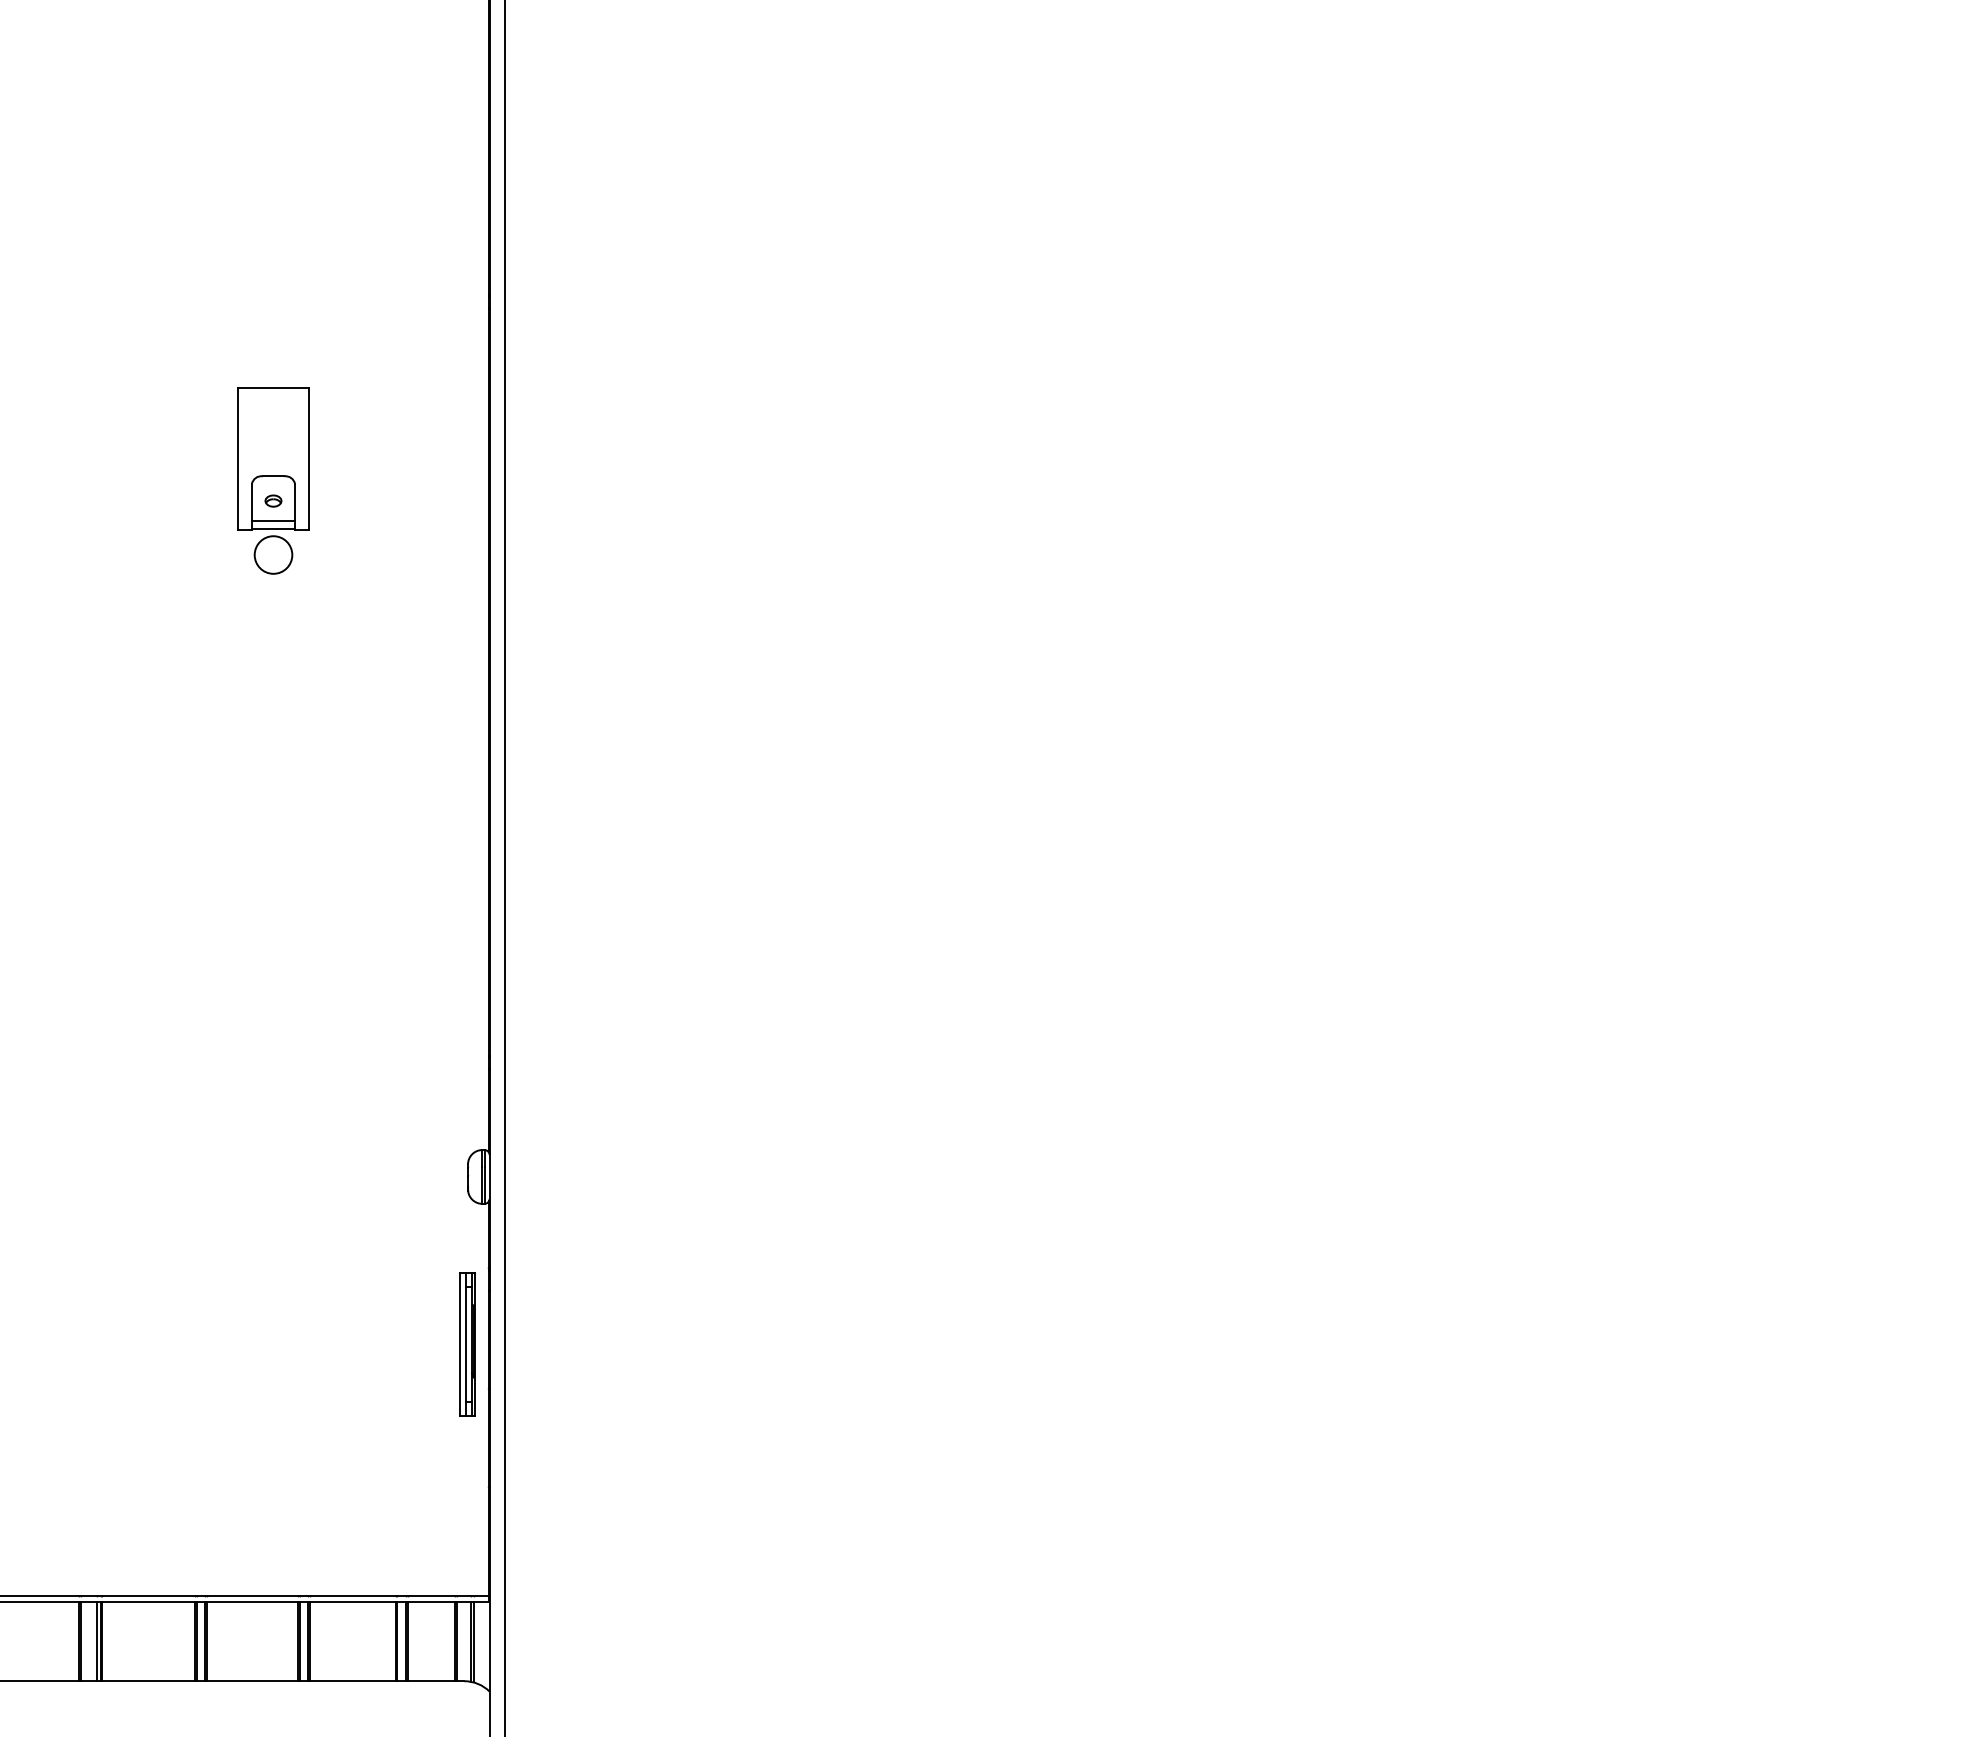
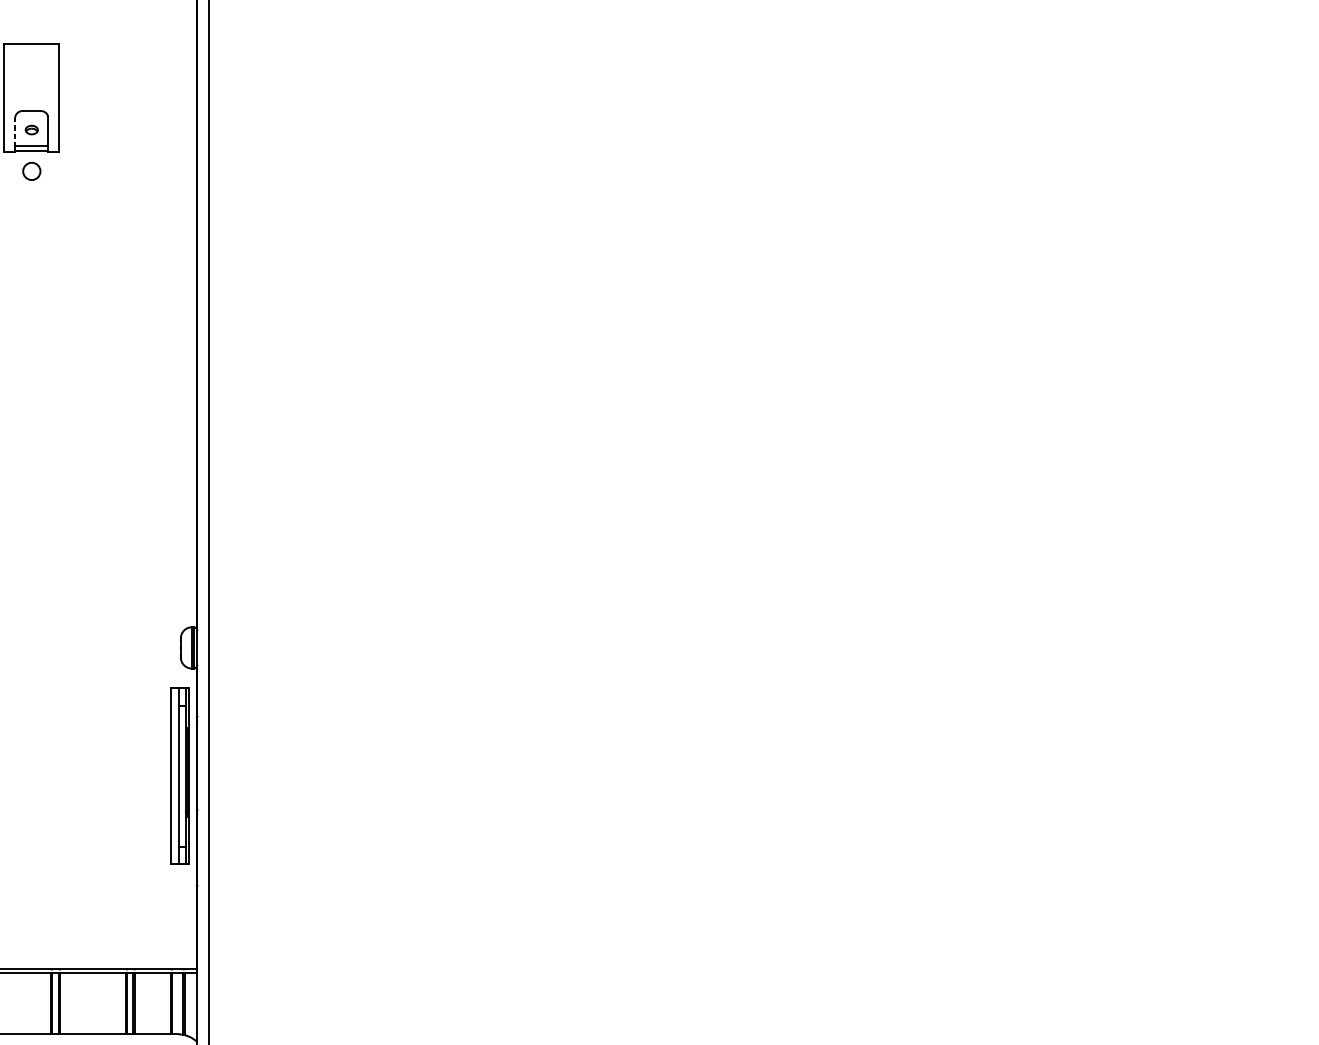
line: (251, 502) -> (14, 131), solid -> dashed
circle: (273, 554) -> (31, 171), size x0.6
part: (467, 1344) -> (180, 776), size x1.6

